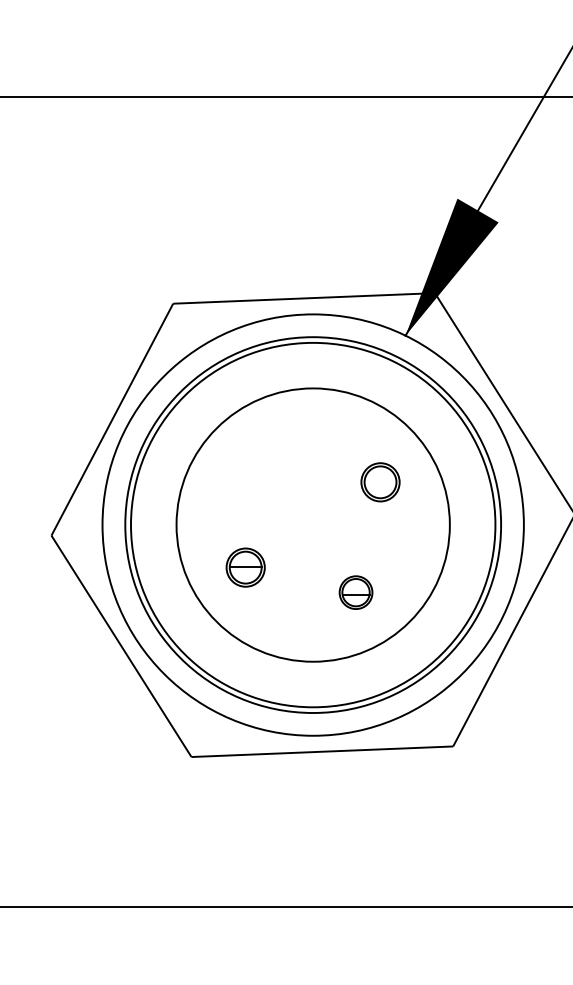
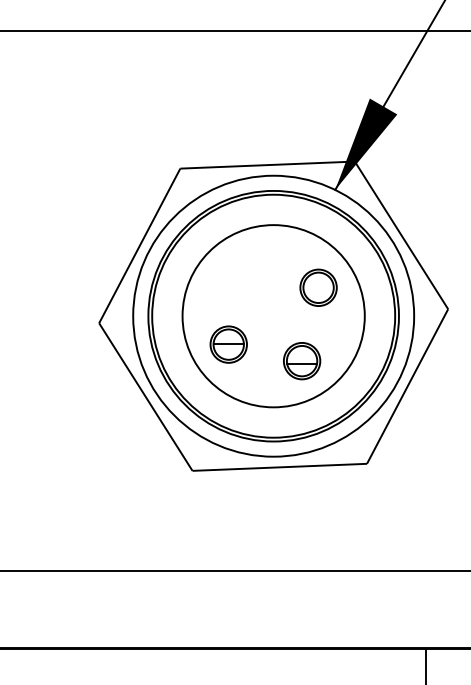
part: (380, 482) -> (318, 287), size x1.43
part: (245, 567) -> (228, 344), size x1.43
part: (356, 592) -> (302, 361), size x1.67

